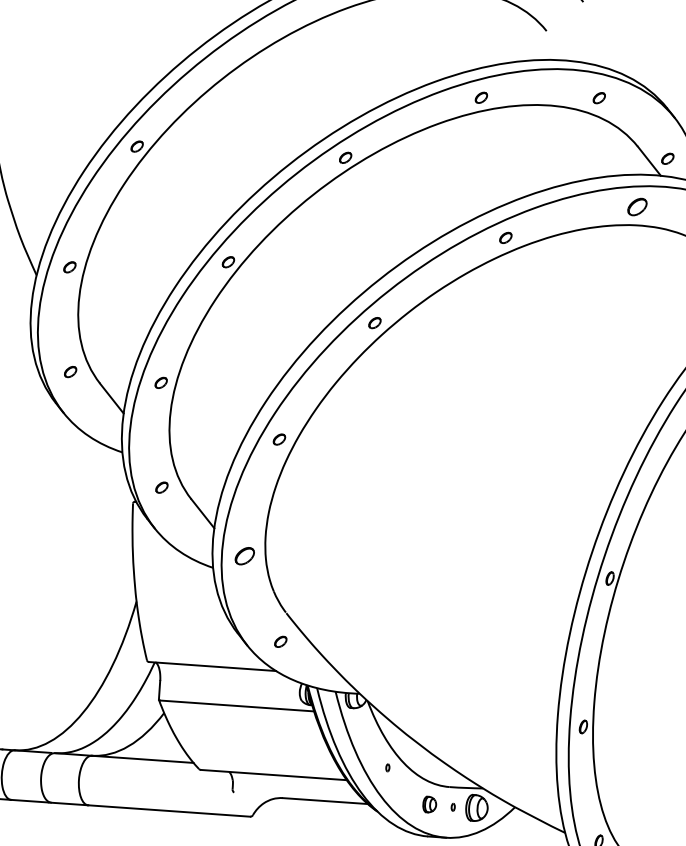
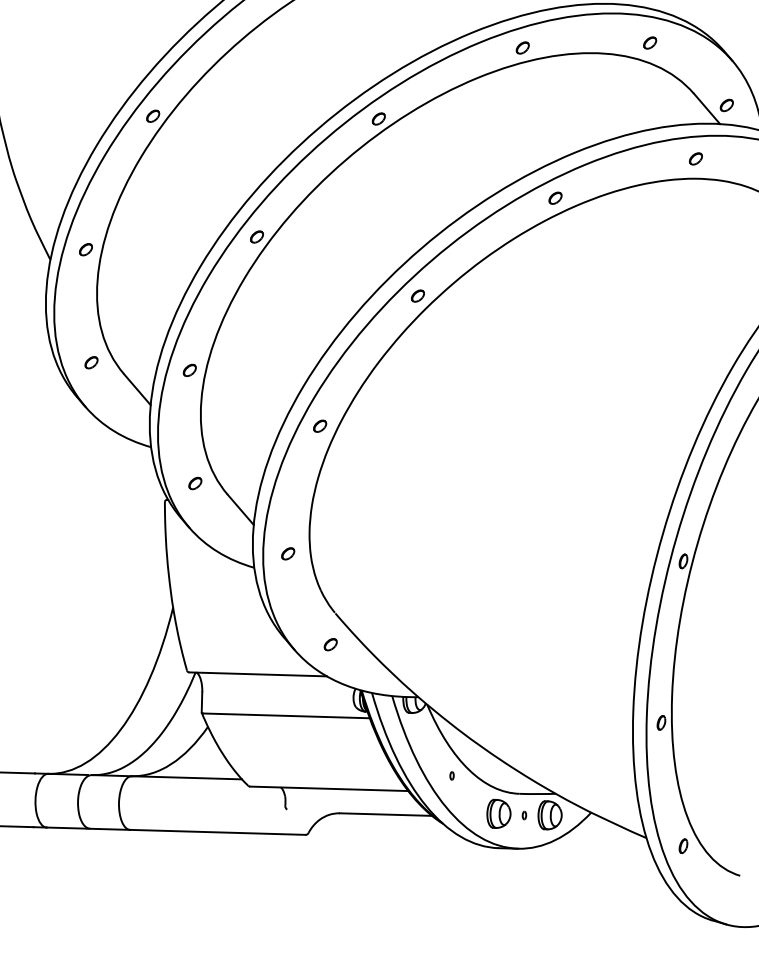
part: (636, 206) -> (695, 158), size x0.62
part: (245, 555) -> (288, 553), size x0.62
part: (429, 804) -> (498, 813), size x1.67

